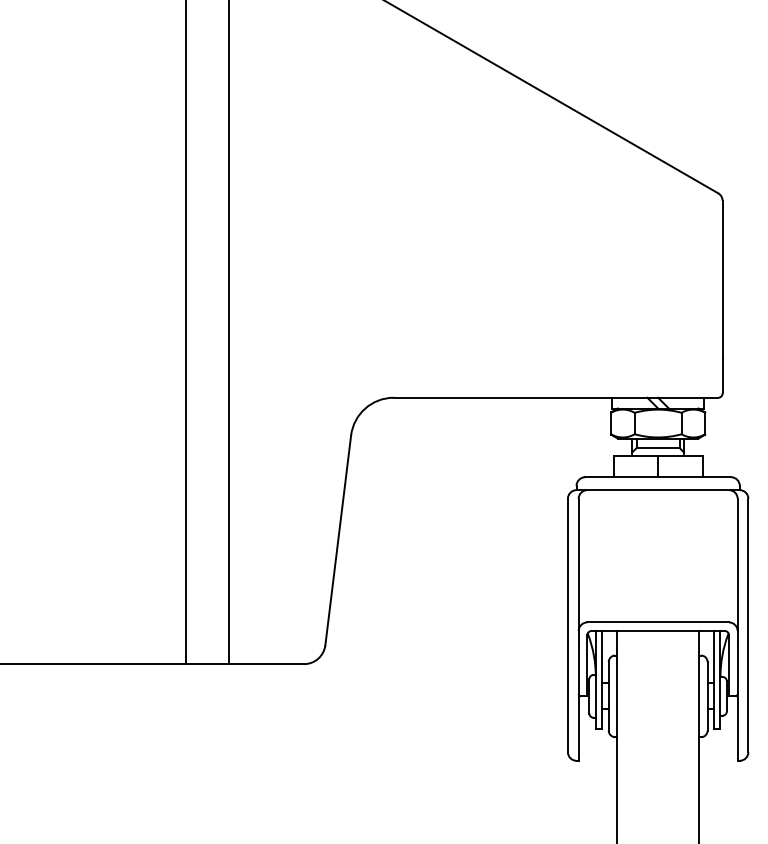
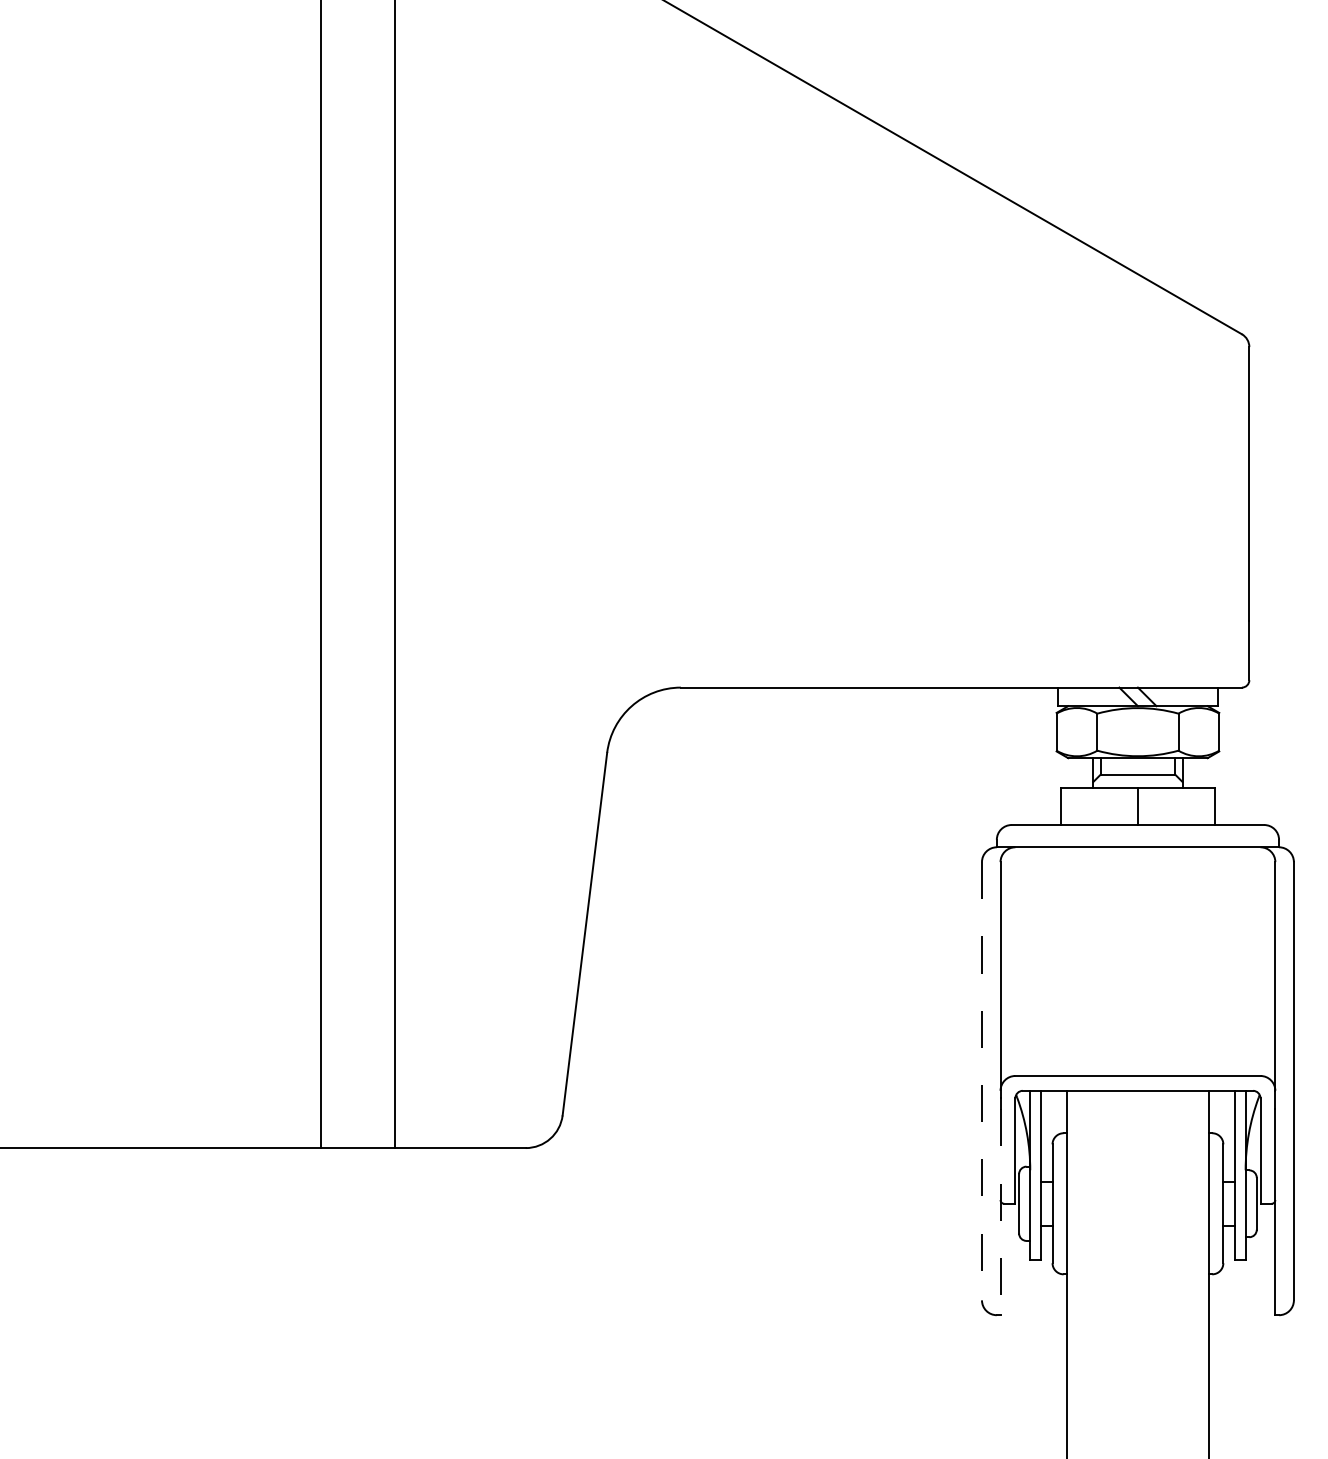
line: (567, 625) -> (981, 1081), solid -> dashed
line: (578, 701) -> (1000, 1212), solid -> dashed

